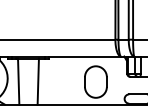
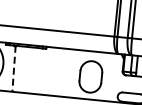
line: (37, 81) -> (32, 70), removed
line: (18, 82) -> (13, 69), solid -> dashed

